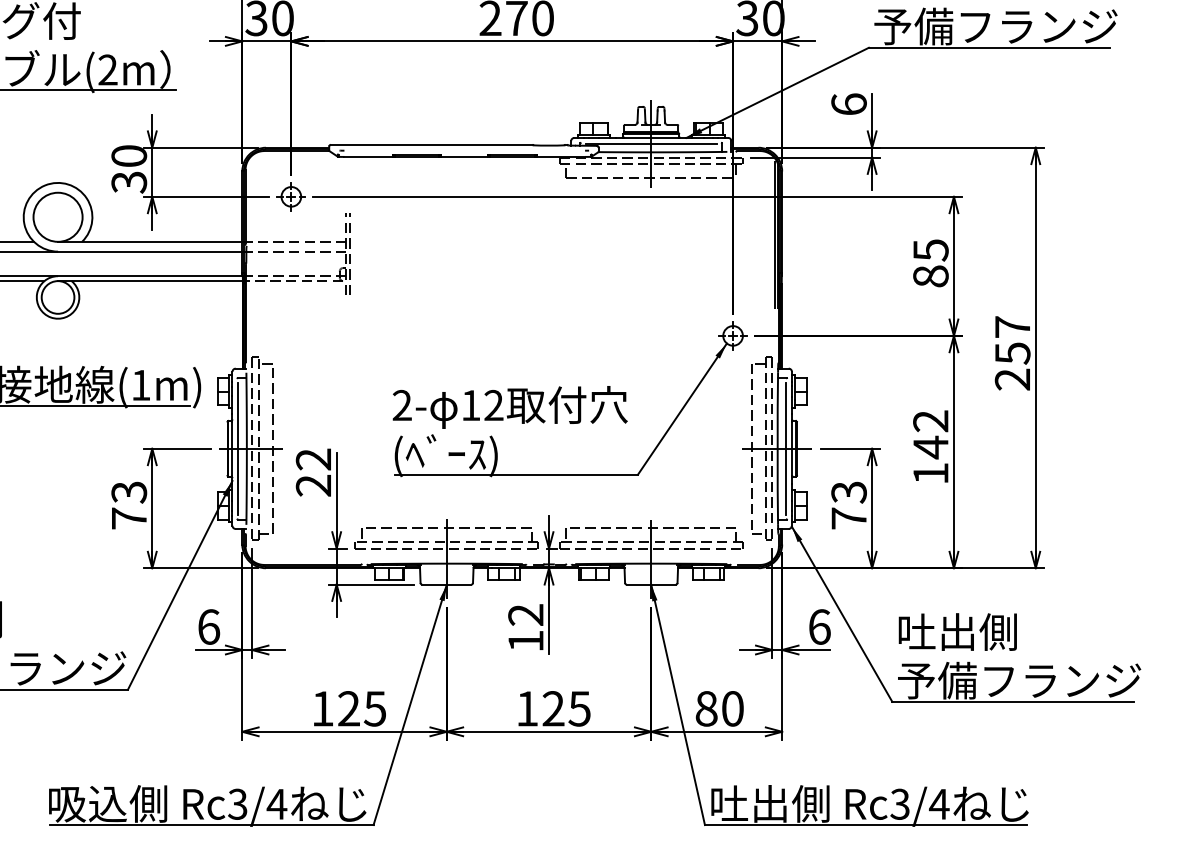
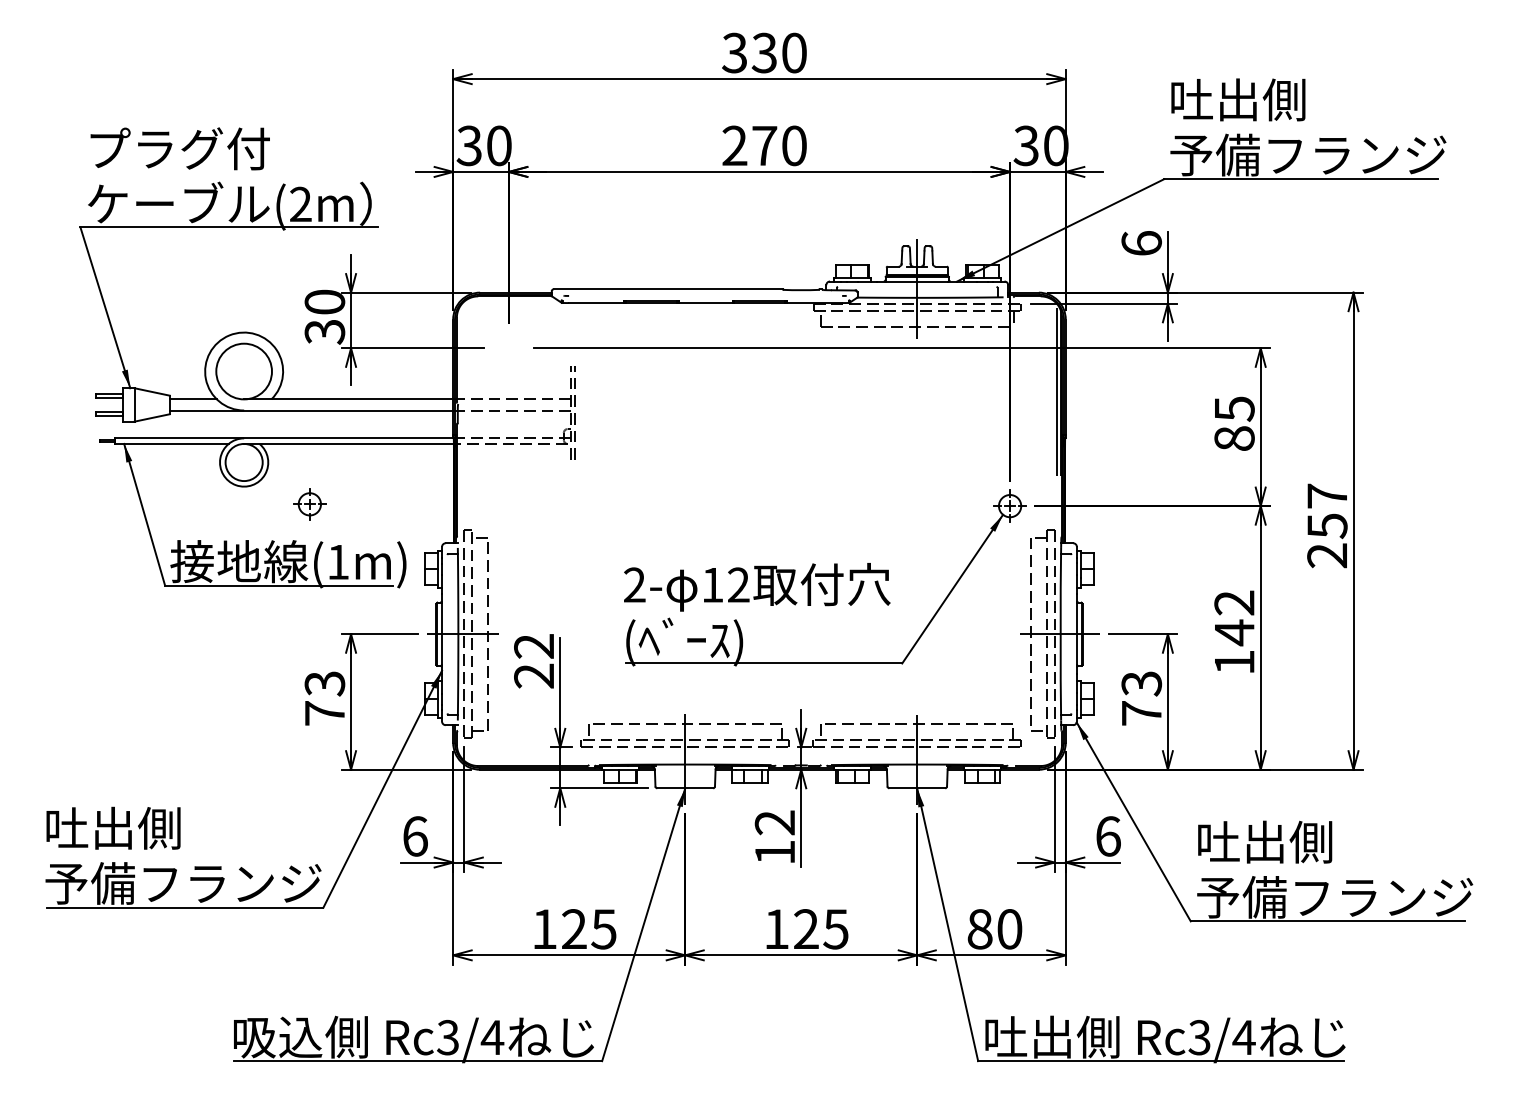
line: (650, 143) -> (916, 287), removed
part: (291, 196) -> (309, 504), moved
line: (238, 448) -> (448, 633), removed
line: (786, 448) -> (1070, 633), removed

